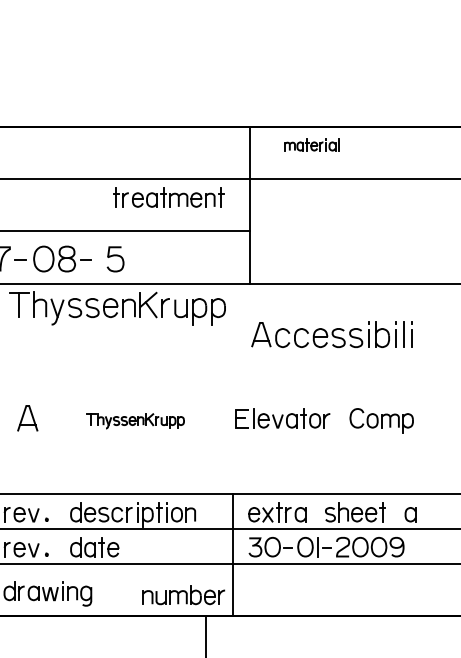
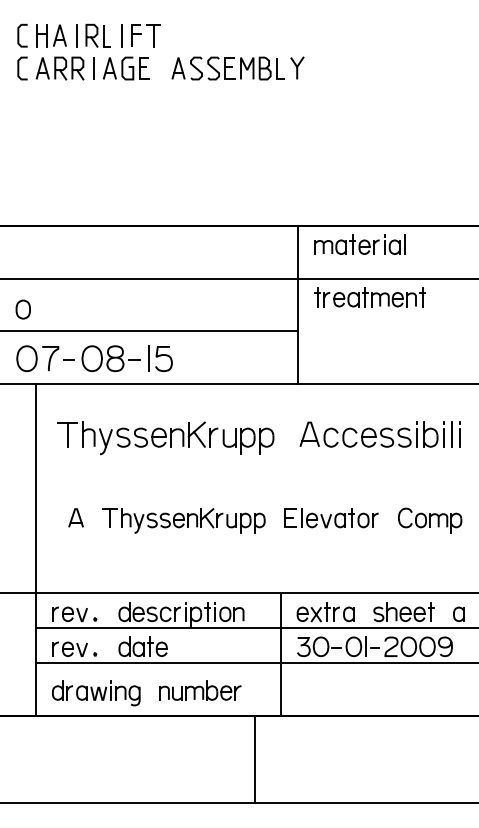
part: (311, 144) -> (359, 244), size x1.67
part: (168, 197) -> (369, 297), moved
line: (101, 258) -> (149, 358), added
part: (117, 308) -> (165, 438), moved
part: (27, 417) -> (75, 517), size x0.71
part: (135, 420) -> (183, 520), size x1.67
part: (184, 594) -> (200, 690), moved

